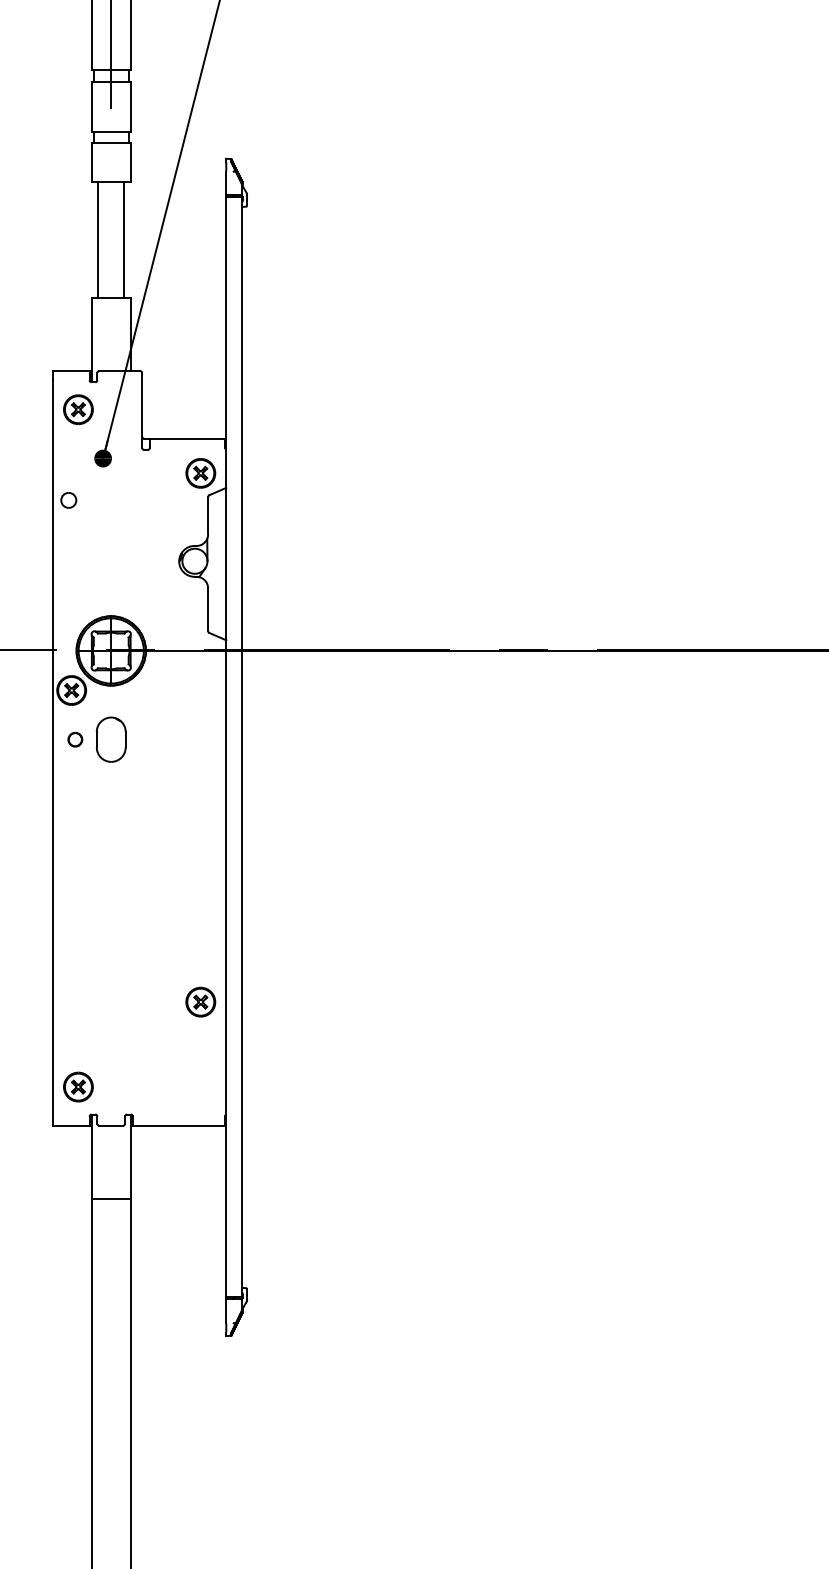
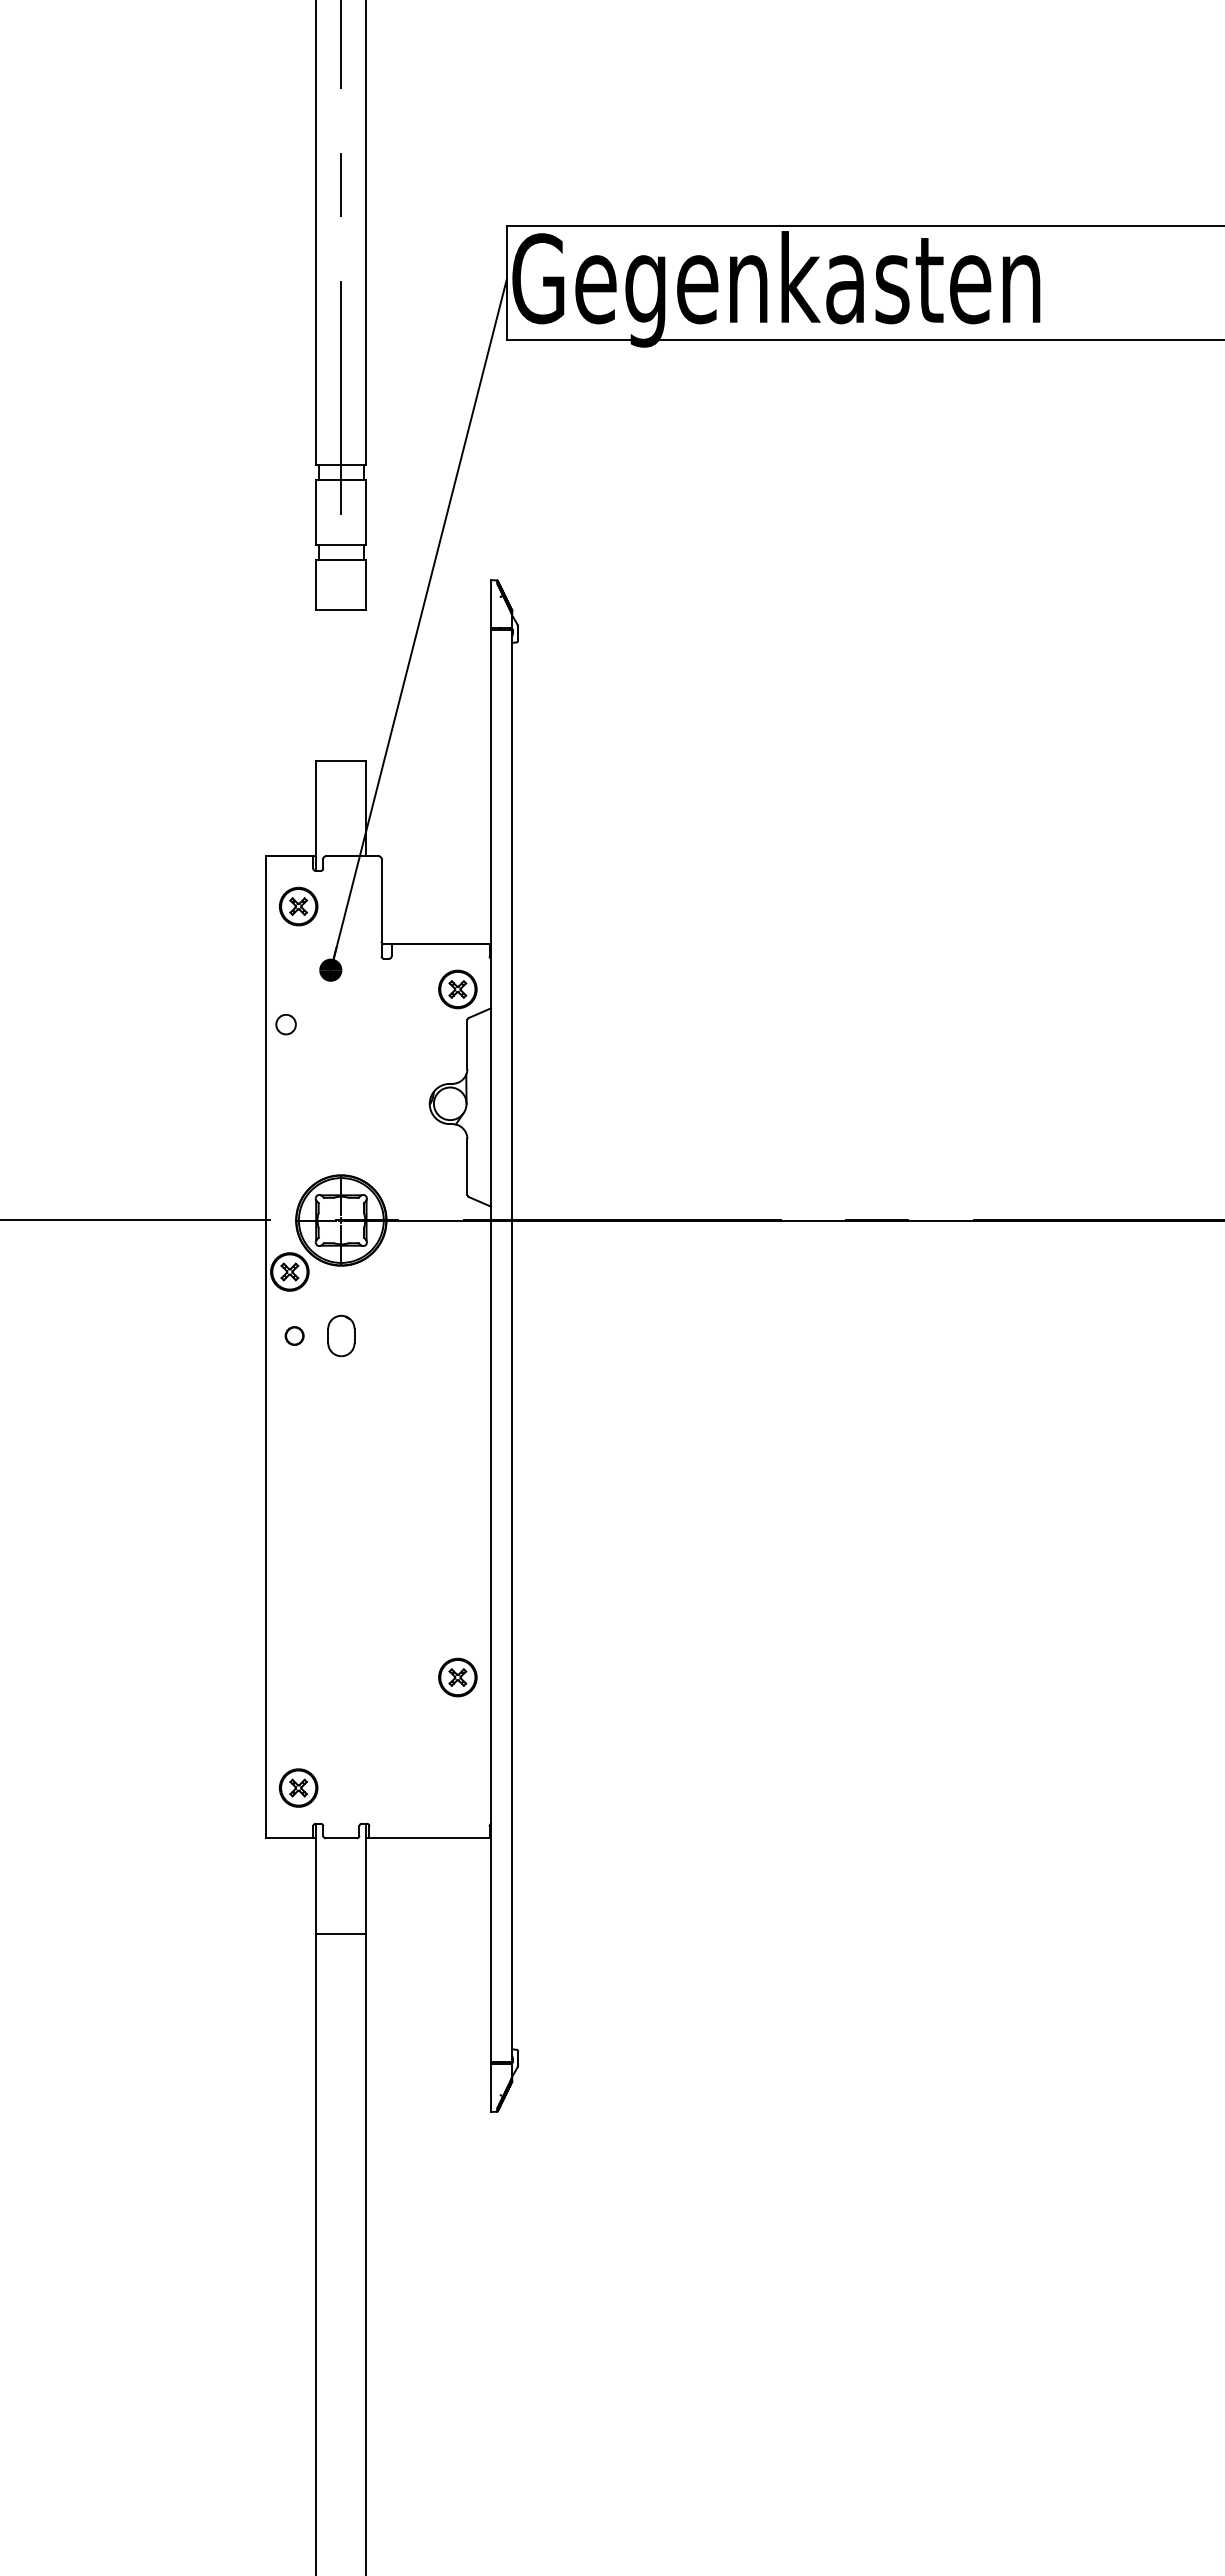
line: (98, 239) -> (324, 685), removed
line: (124, 239) -> (358, 685), removed
part: (111, 739) -> (341, 1335), size x0.7

